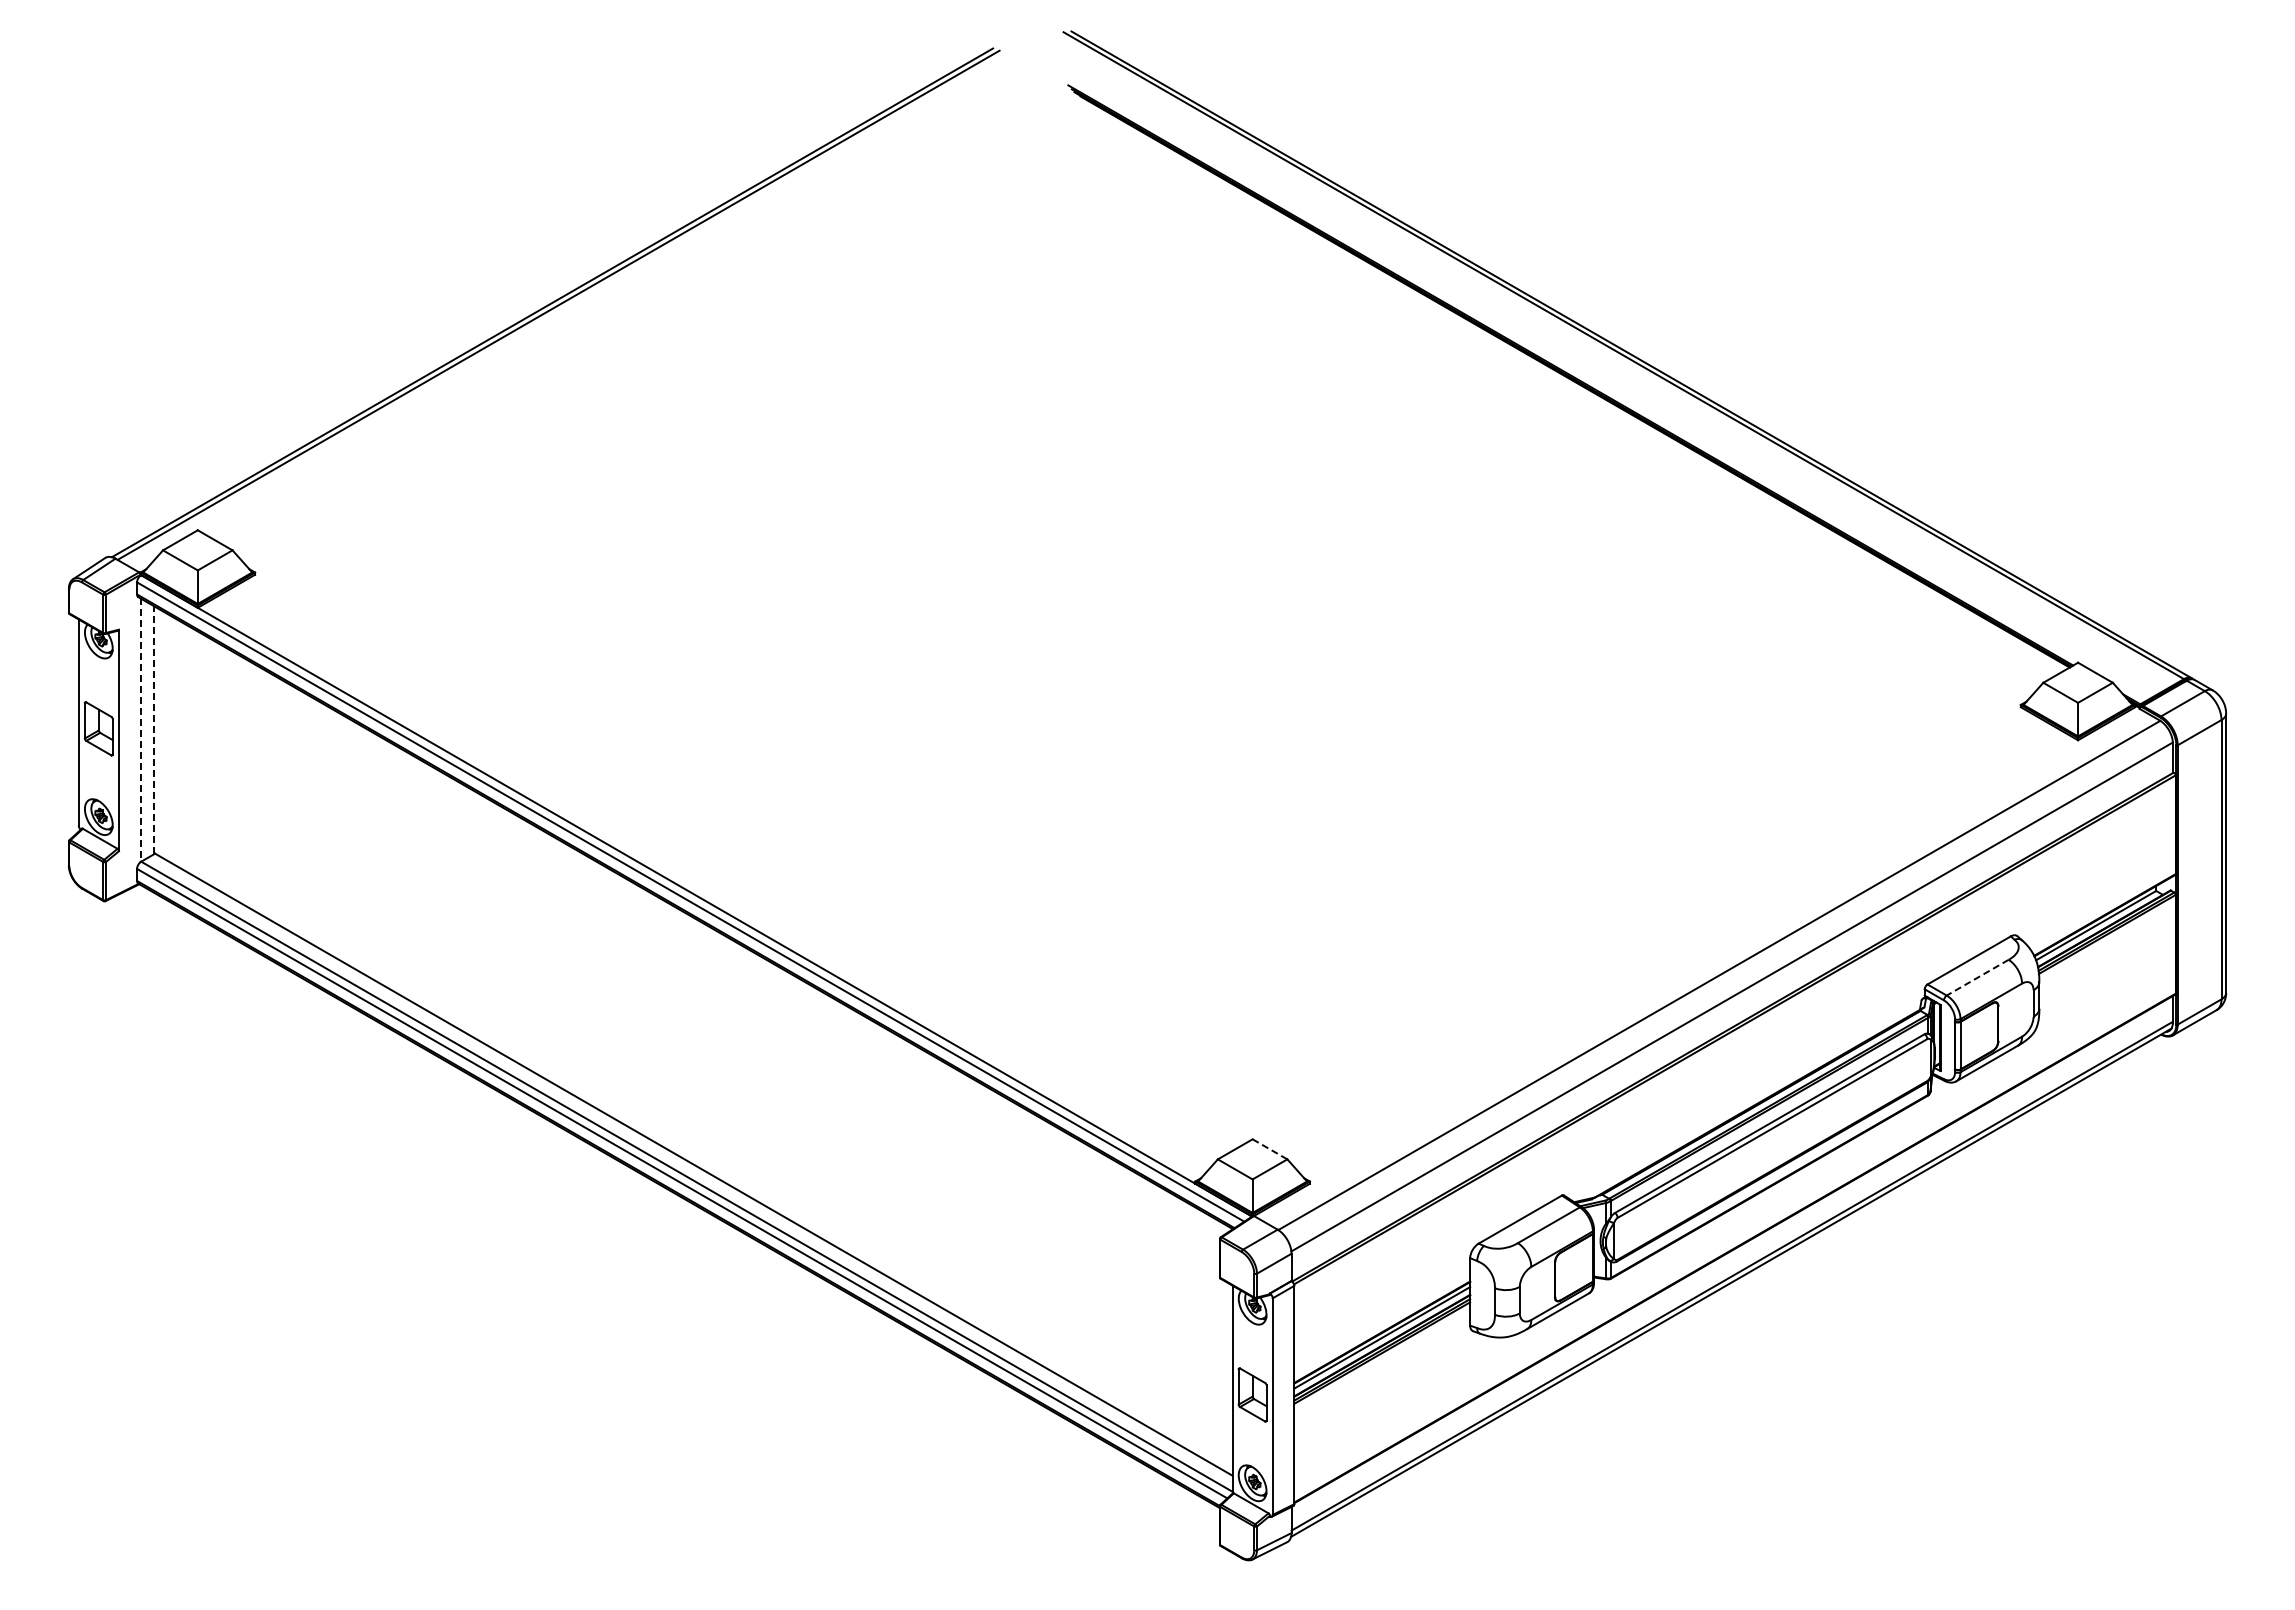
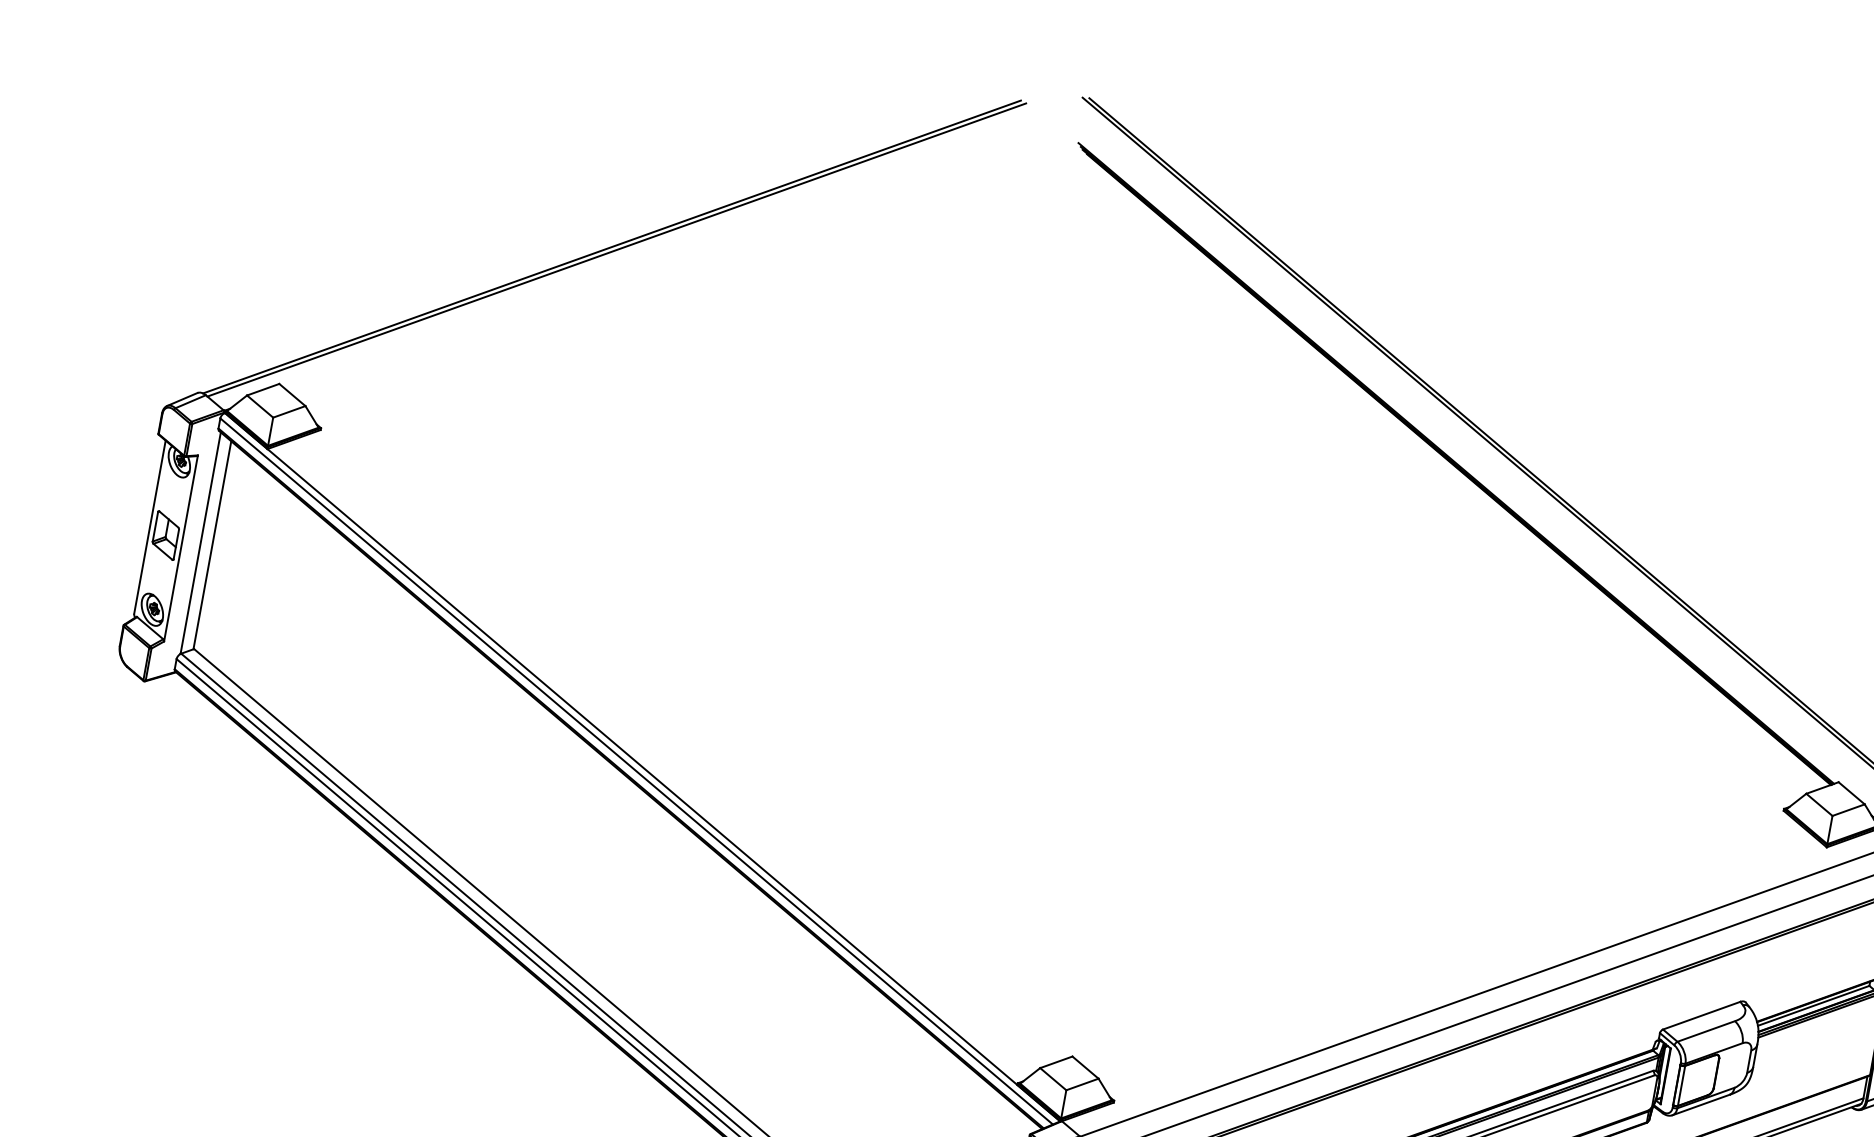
line: (140, 730) -> (200, 543), dashed -> solid
line: (154, 730) -> (212, 545), dashed -> solid
line: (1977, 977) -> (1706, 1031), dashed -> solid
line: (1270, 1149) -> (1085, 1067), dashed -> solid

